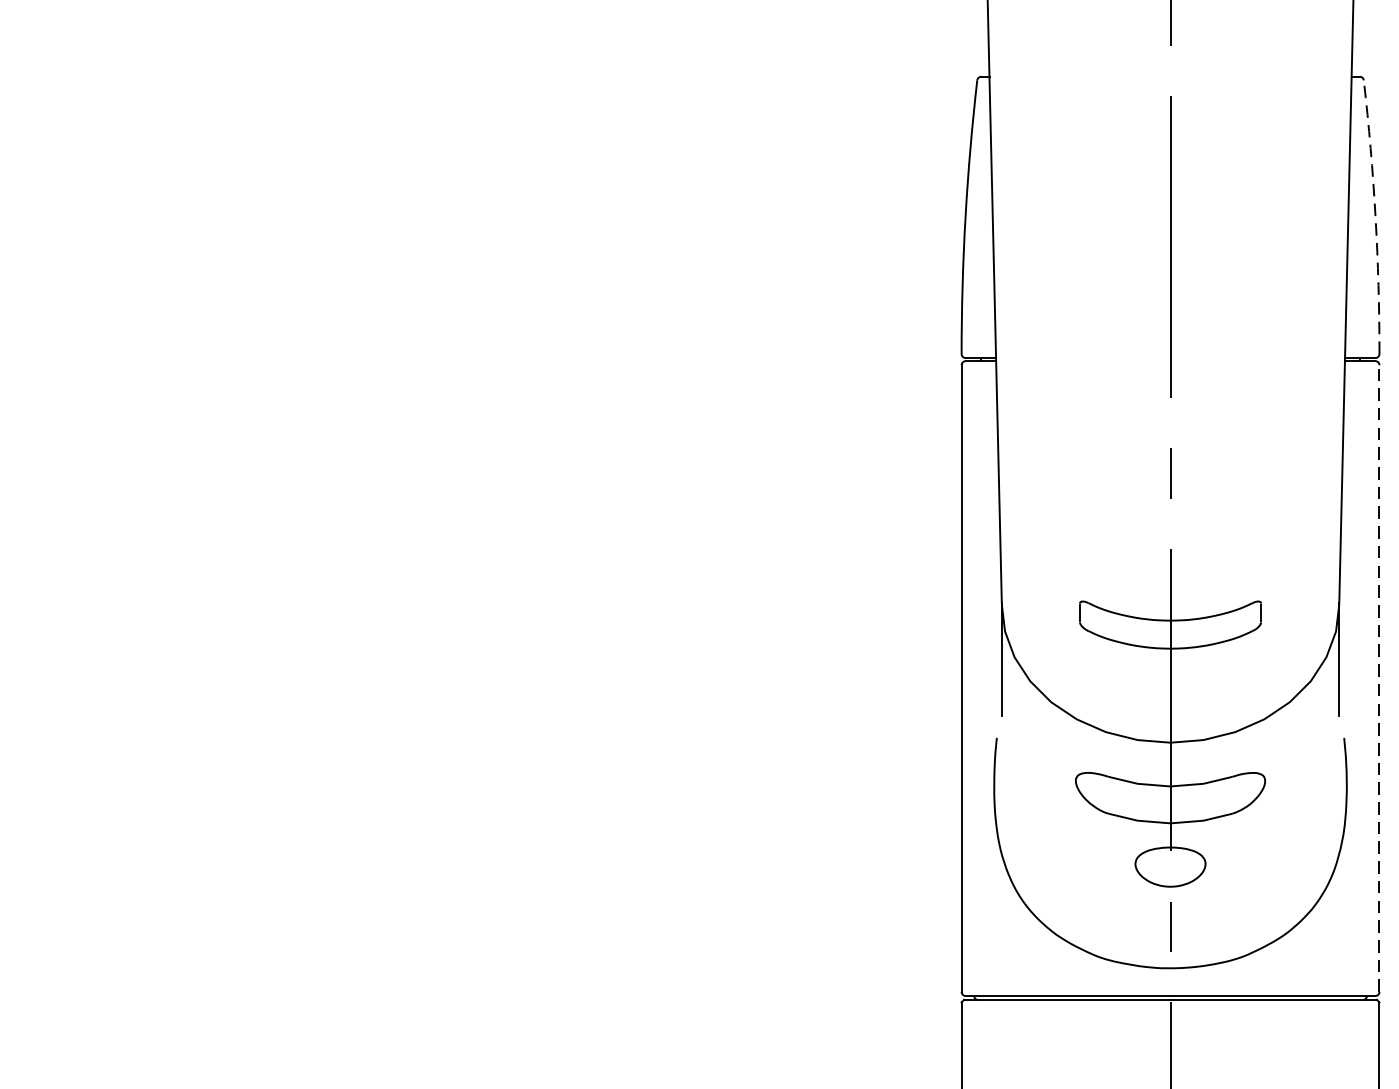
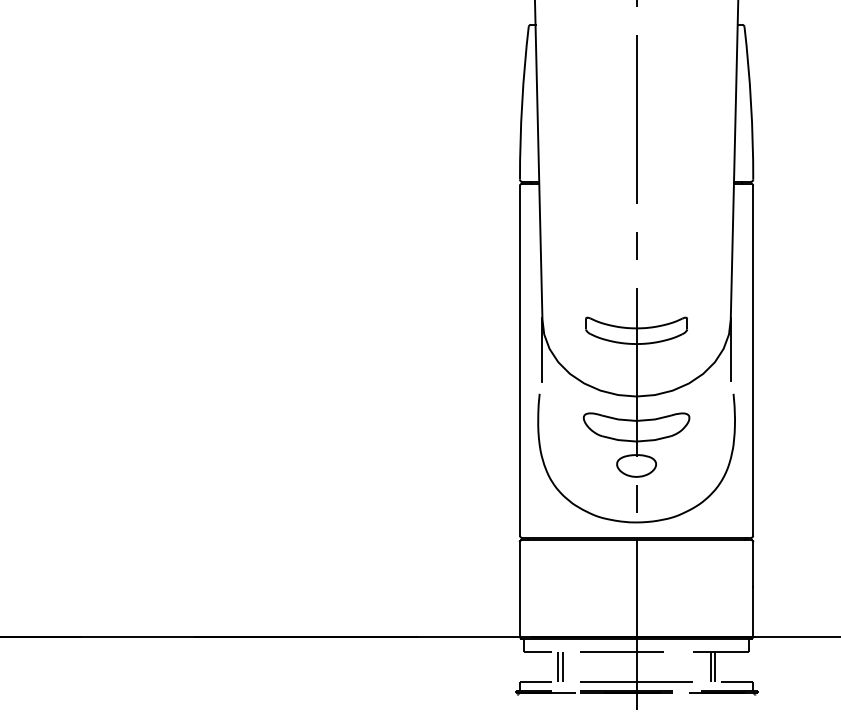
arc: (1376, 217) -> (751, 103), dashed -> solid
line: (1379, 678) -> (753, 360), dashed -> solid

